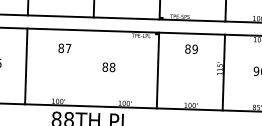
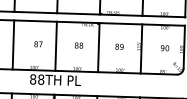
text: (64, 48) -> (38, 44), moved
text: (191, 48) -> (119, 46), moved
line: (91, 67) -> (55, 45), added
text: (109, 67) -> (79, 45), moved

